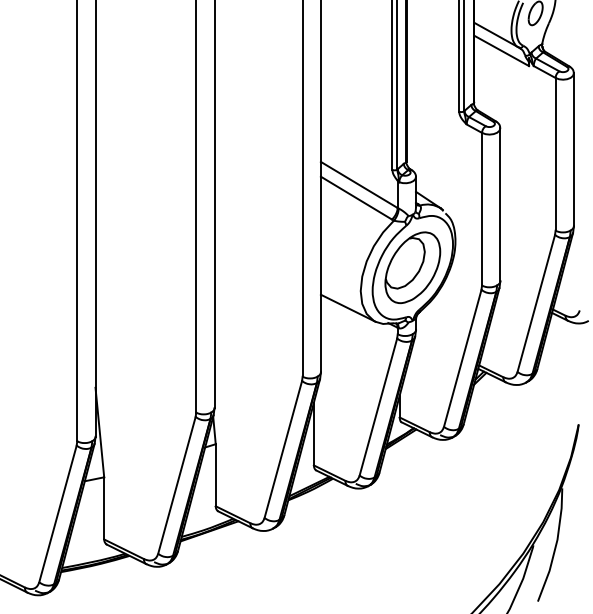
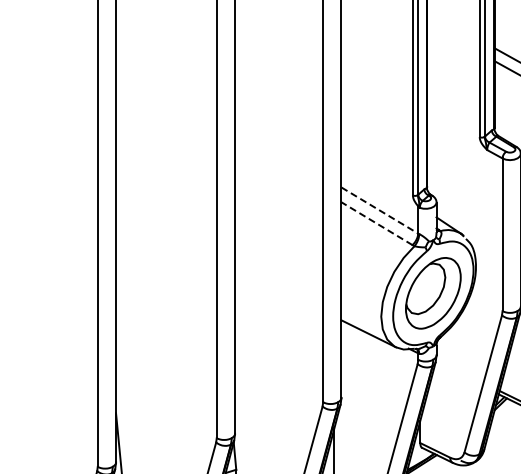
line: (359, 184) -> (380, 210), solid -> dashed
line: (356, 198) -> (377, 224), solid -> dashed

